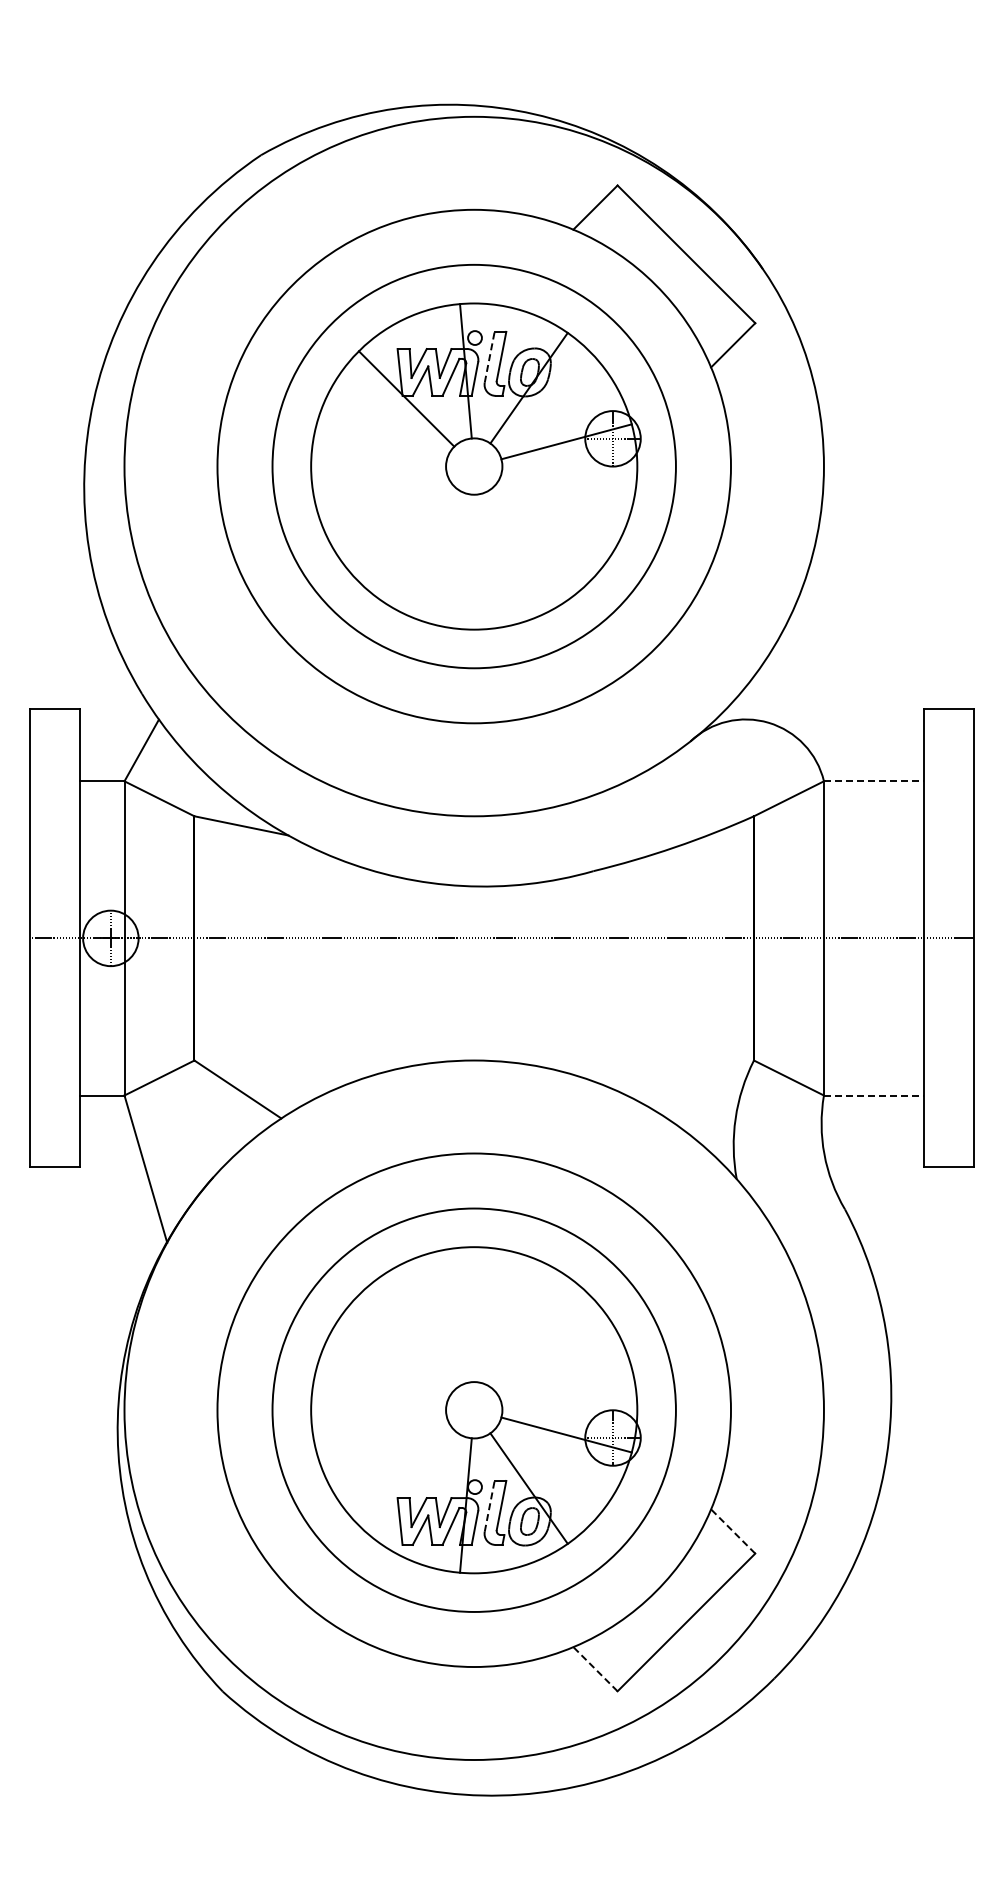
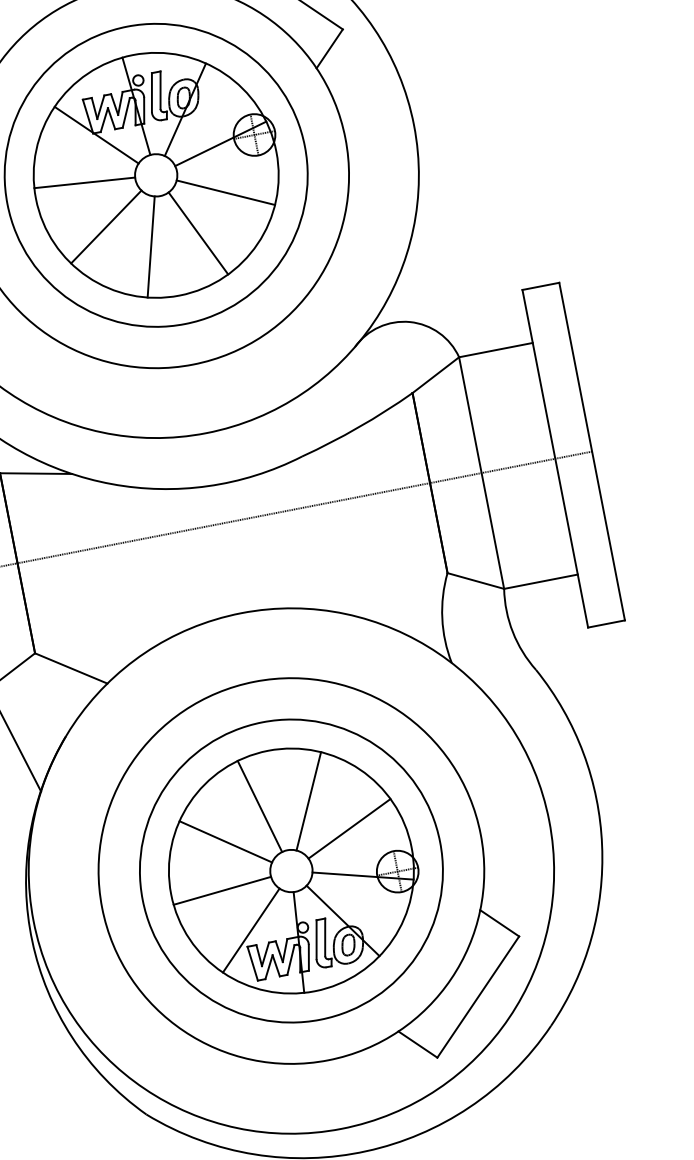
line: (489, 357) -> (151, 92), dashed -> solid
line: (378, 458) -> (84, 183), added
line: (560, 506) -> (225, 192), added
line: (395, 521) -> (106, 227), added
line: (514, 553) -> (198, 233), added
line: (449, 558) -> (151, 246), added
line: (873, 781) -> (495, 350), dashed -> solid
line: (873, 1095) -> (540, 581), dashed -> solid
line: (449, 1317) -> (259, 806), added
line: (514, 1323) -> (308, 801), added
line: (395, 1355) -> (225, 841), added
line: (560, 1369) -> (349, 828), added
line: (378, 1418) -> (222, 890), added
line: (406, 1477) -> (251, 930), added
line: (489, 1506) -> (316, 939), dashed -> solid
line: (732, 1531) -> (499, 923), dashed -> solid
line: (595, 1668) -> (417, 1044), dashed -> solid

